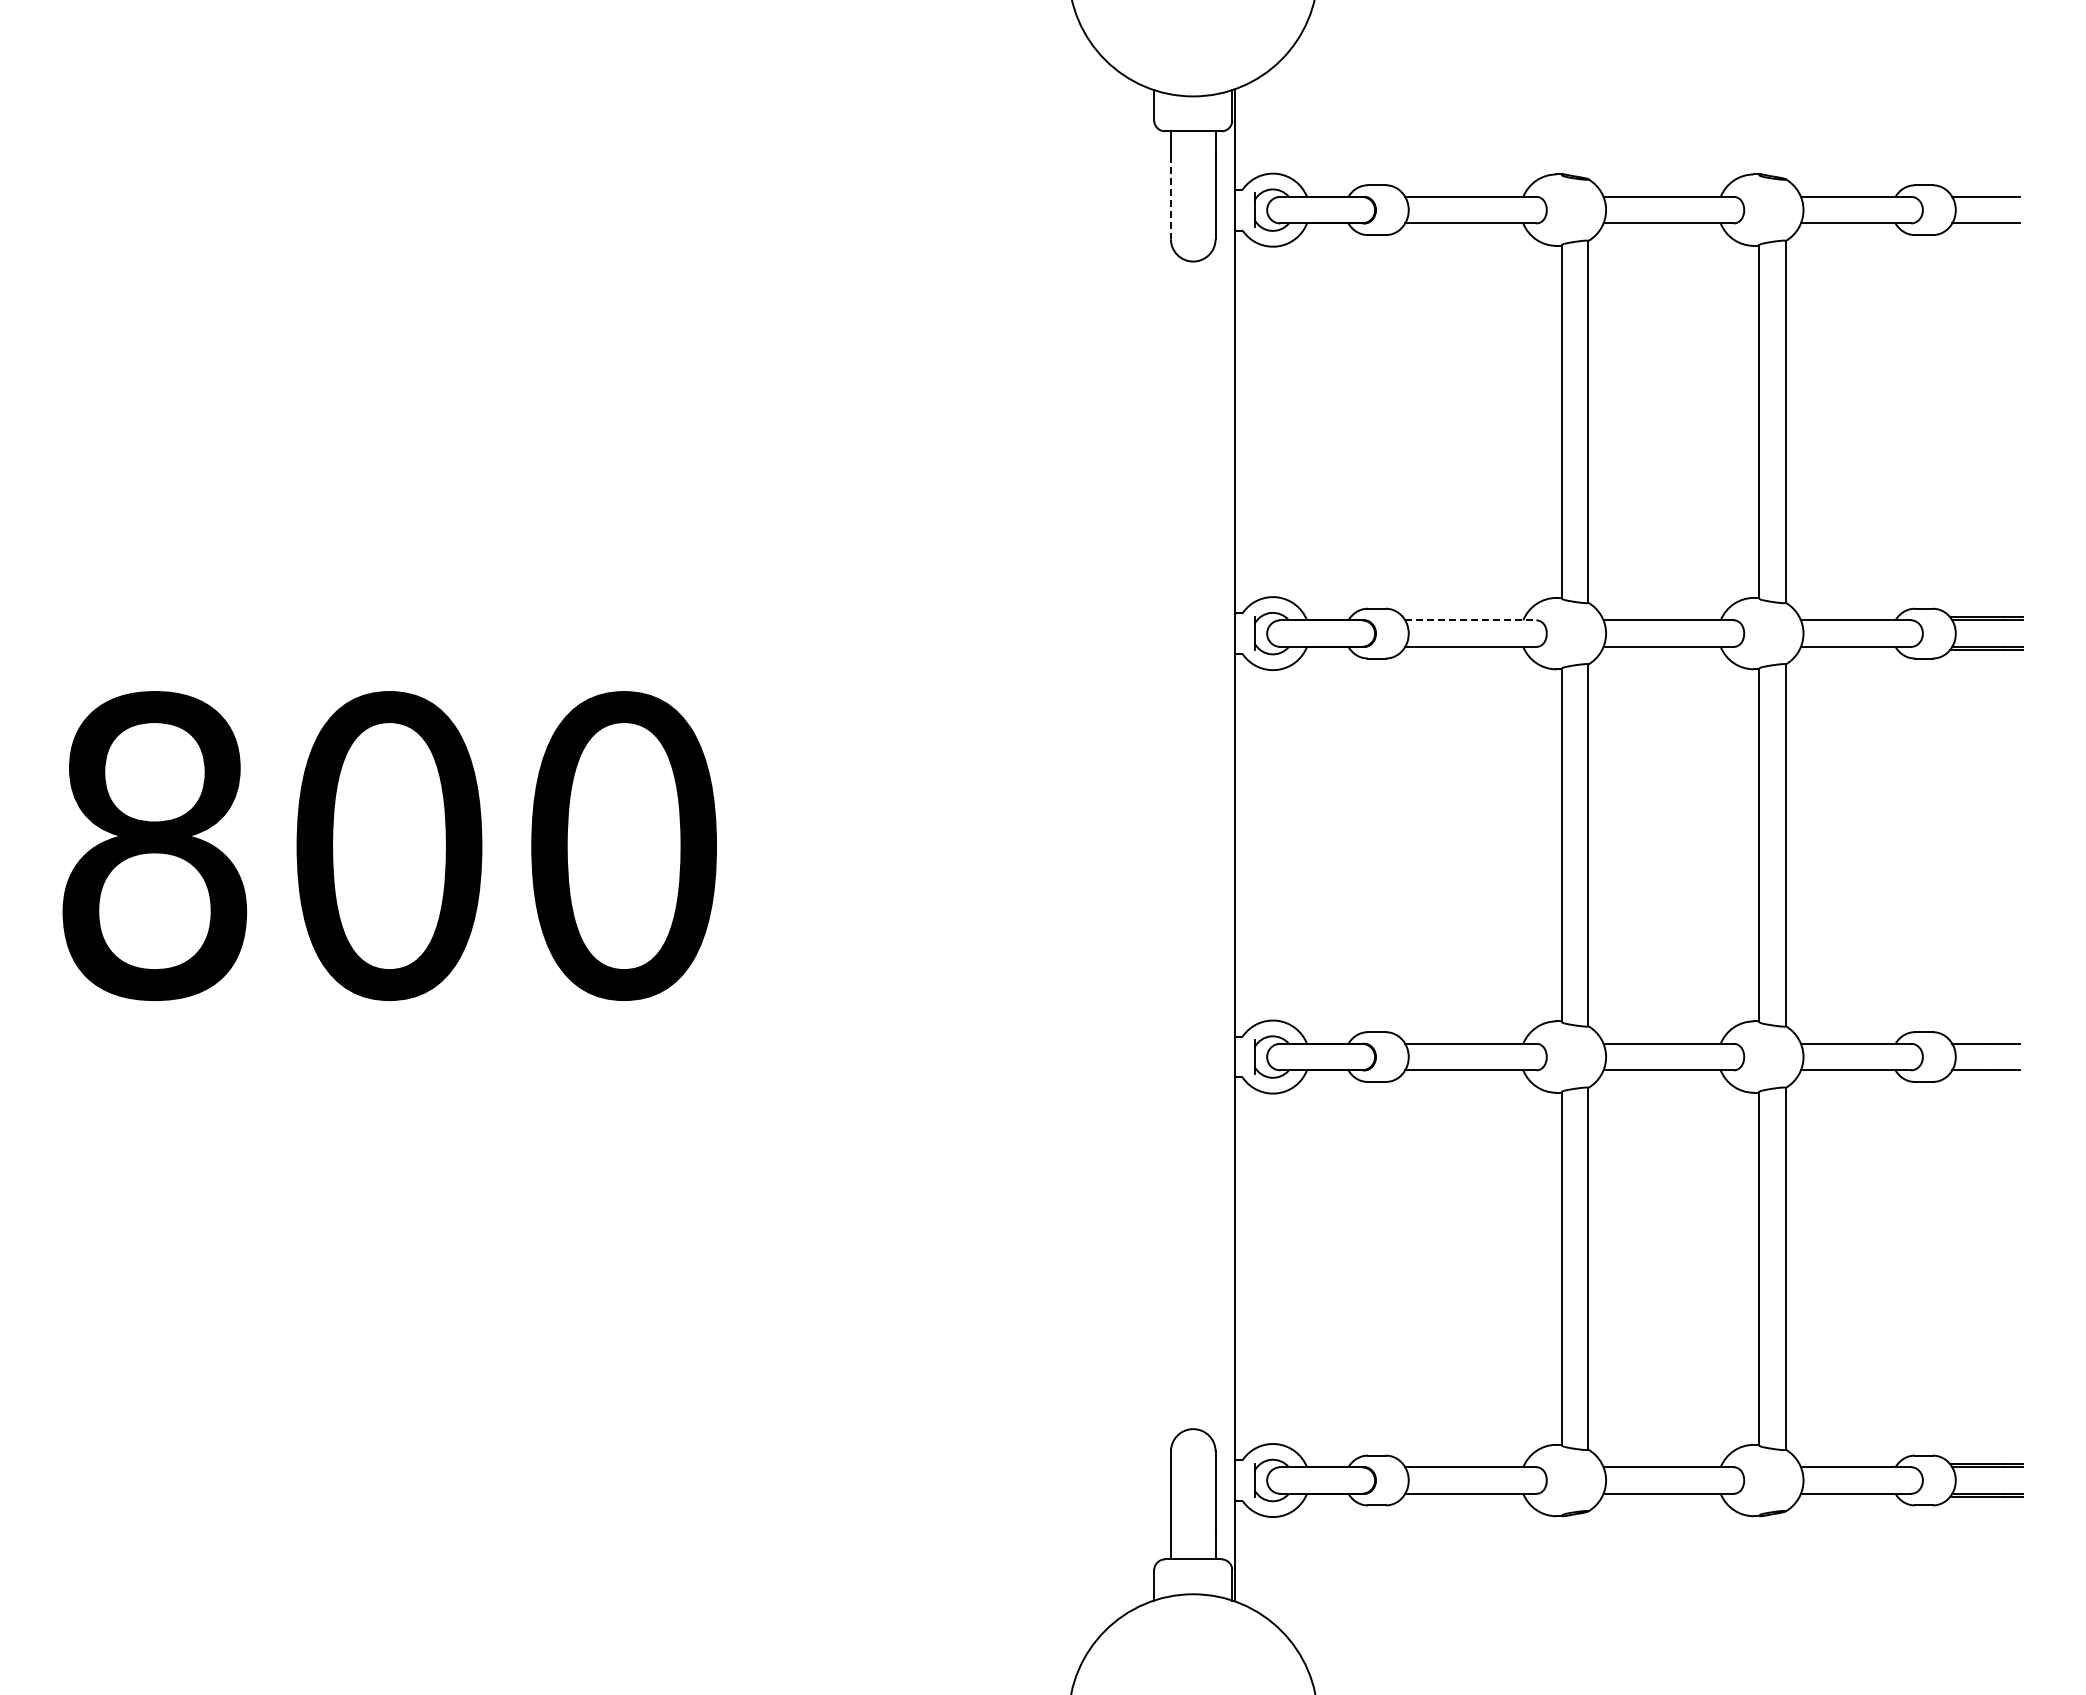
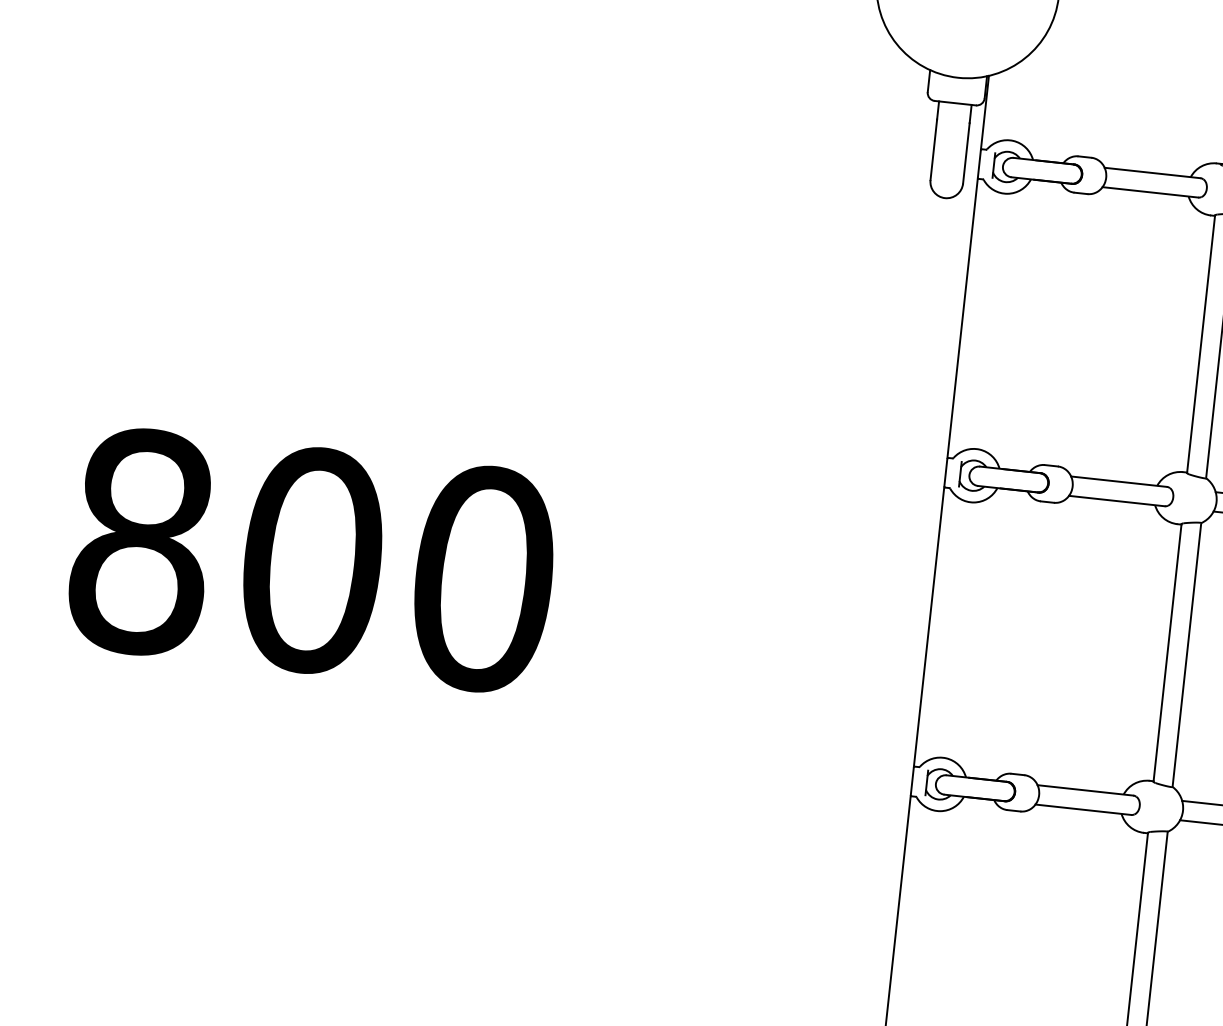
line: (1170, 197) -> (933, 149), dashed -> solid
line: (1470, 620) -> (1118, 481), dashed -> solid

